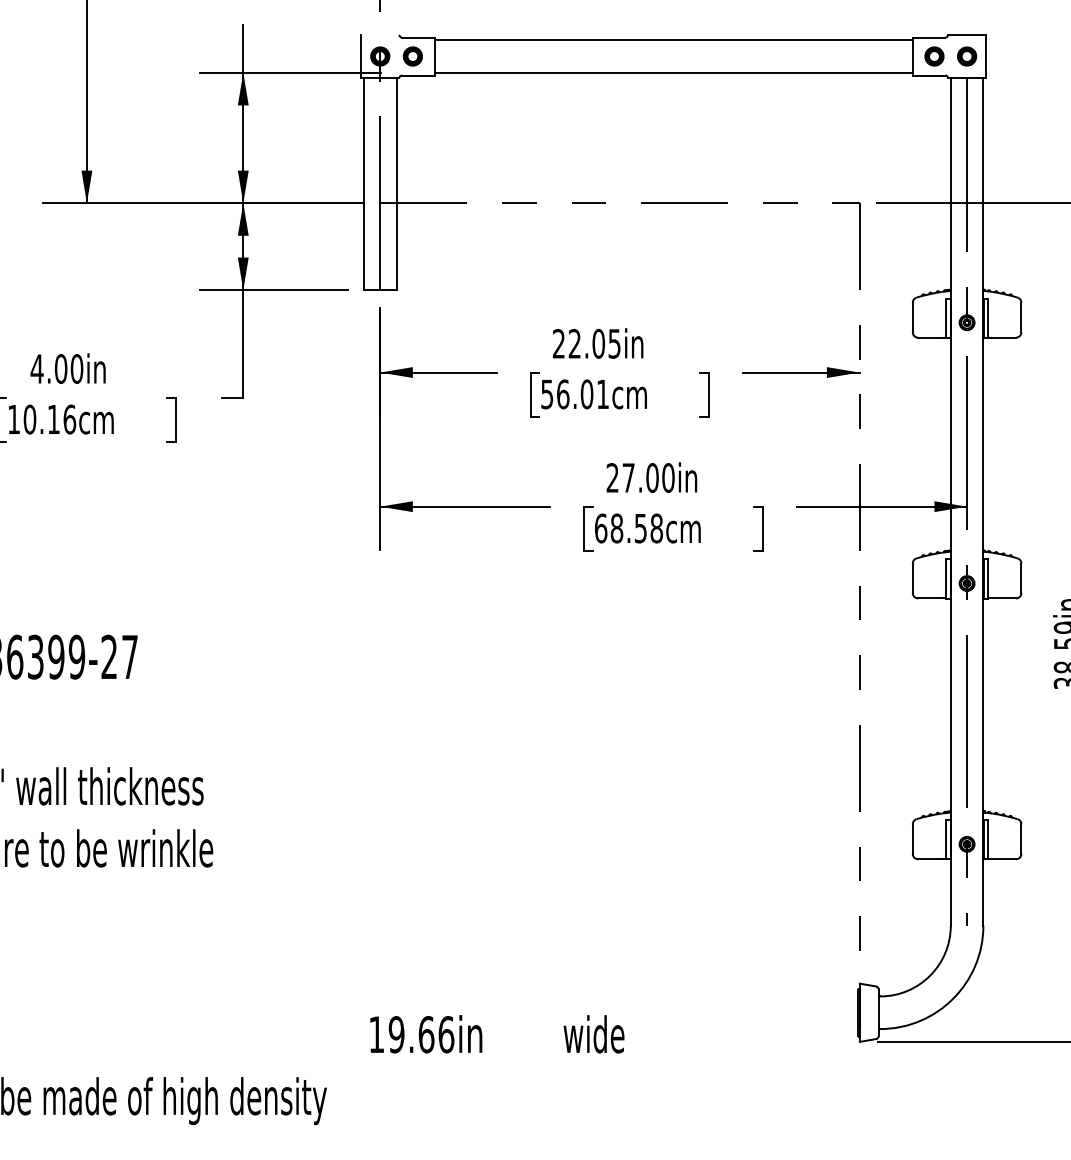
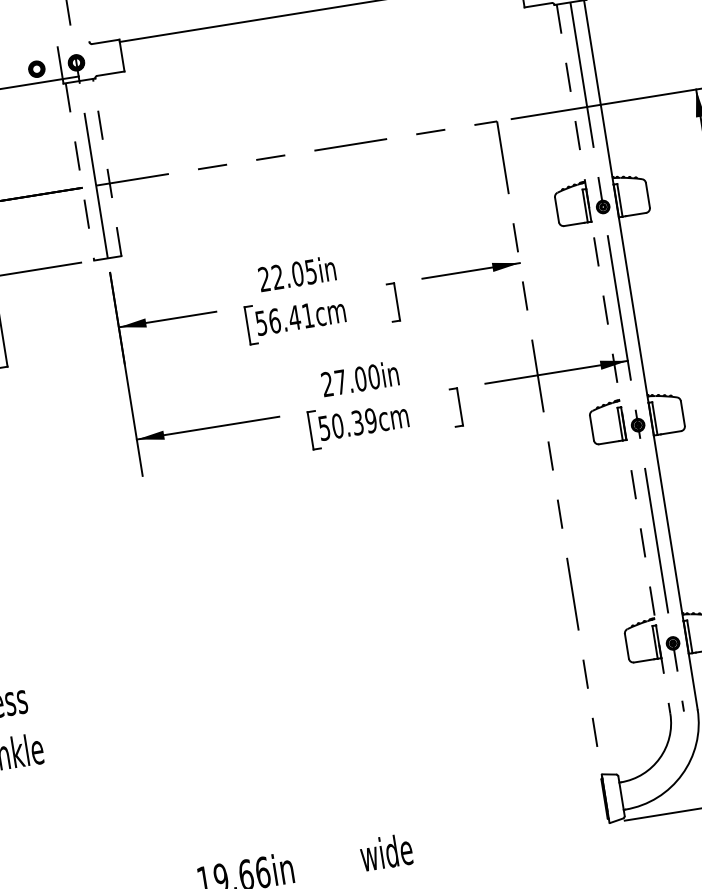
part: (412, 56) -> (36, 69), moved
line: (673, 72) -> (323, 36), removed
line: (364, 184) -> (80, 172), solid -> dashed
line: (396, 184) -> (107, 167), solid -> dashed
text: (586, 394) -> (294, 318), 56.01cm -> 56.41cm
line: (950, 502) -> (613, 359), solid -> dashed
text: (628, 528) -> (347, 424), 68.58cm -> 50.39cm

